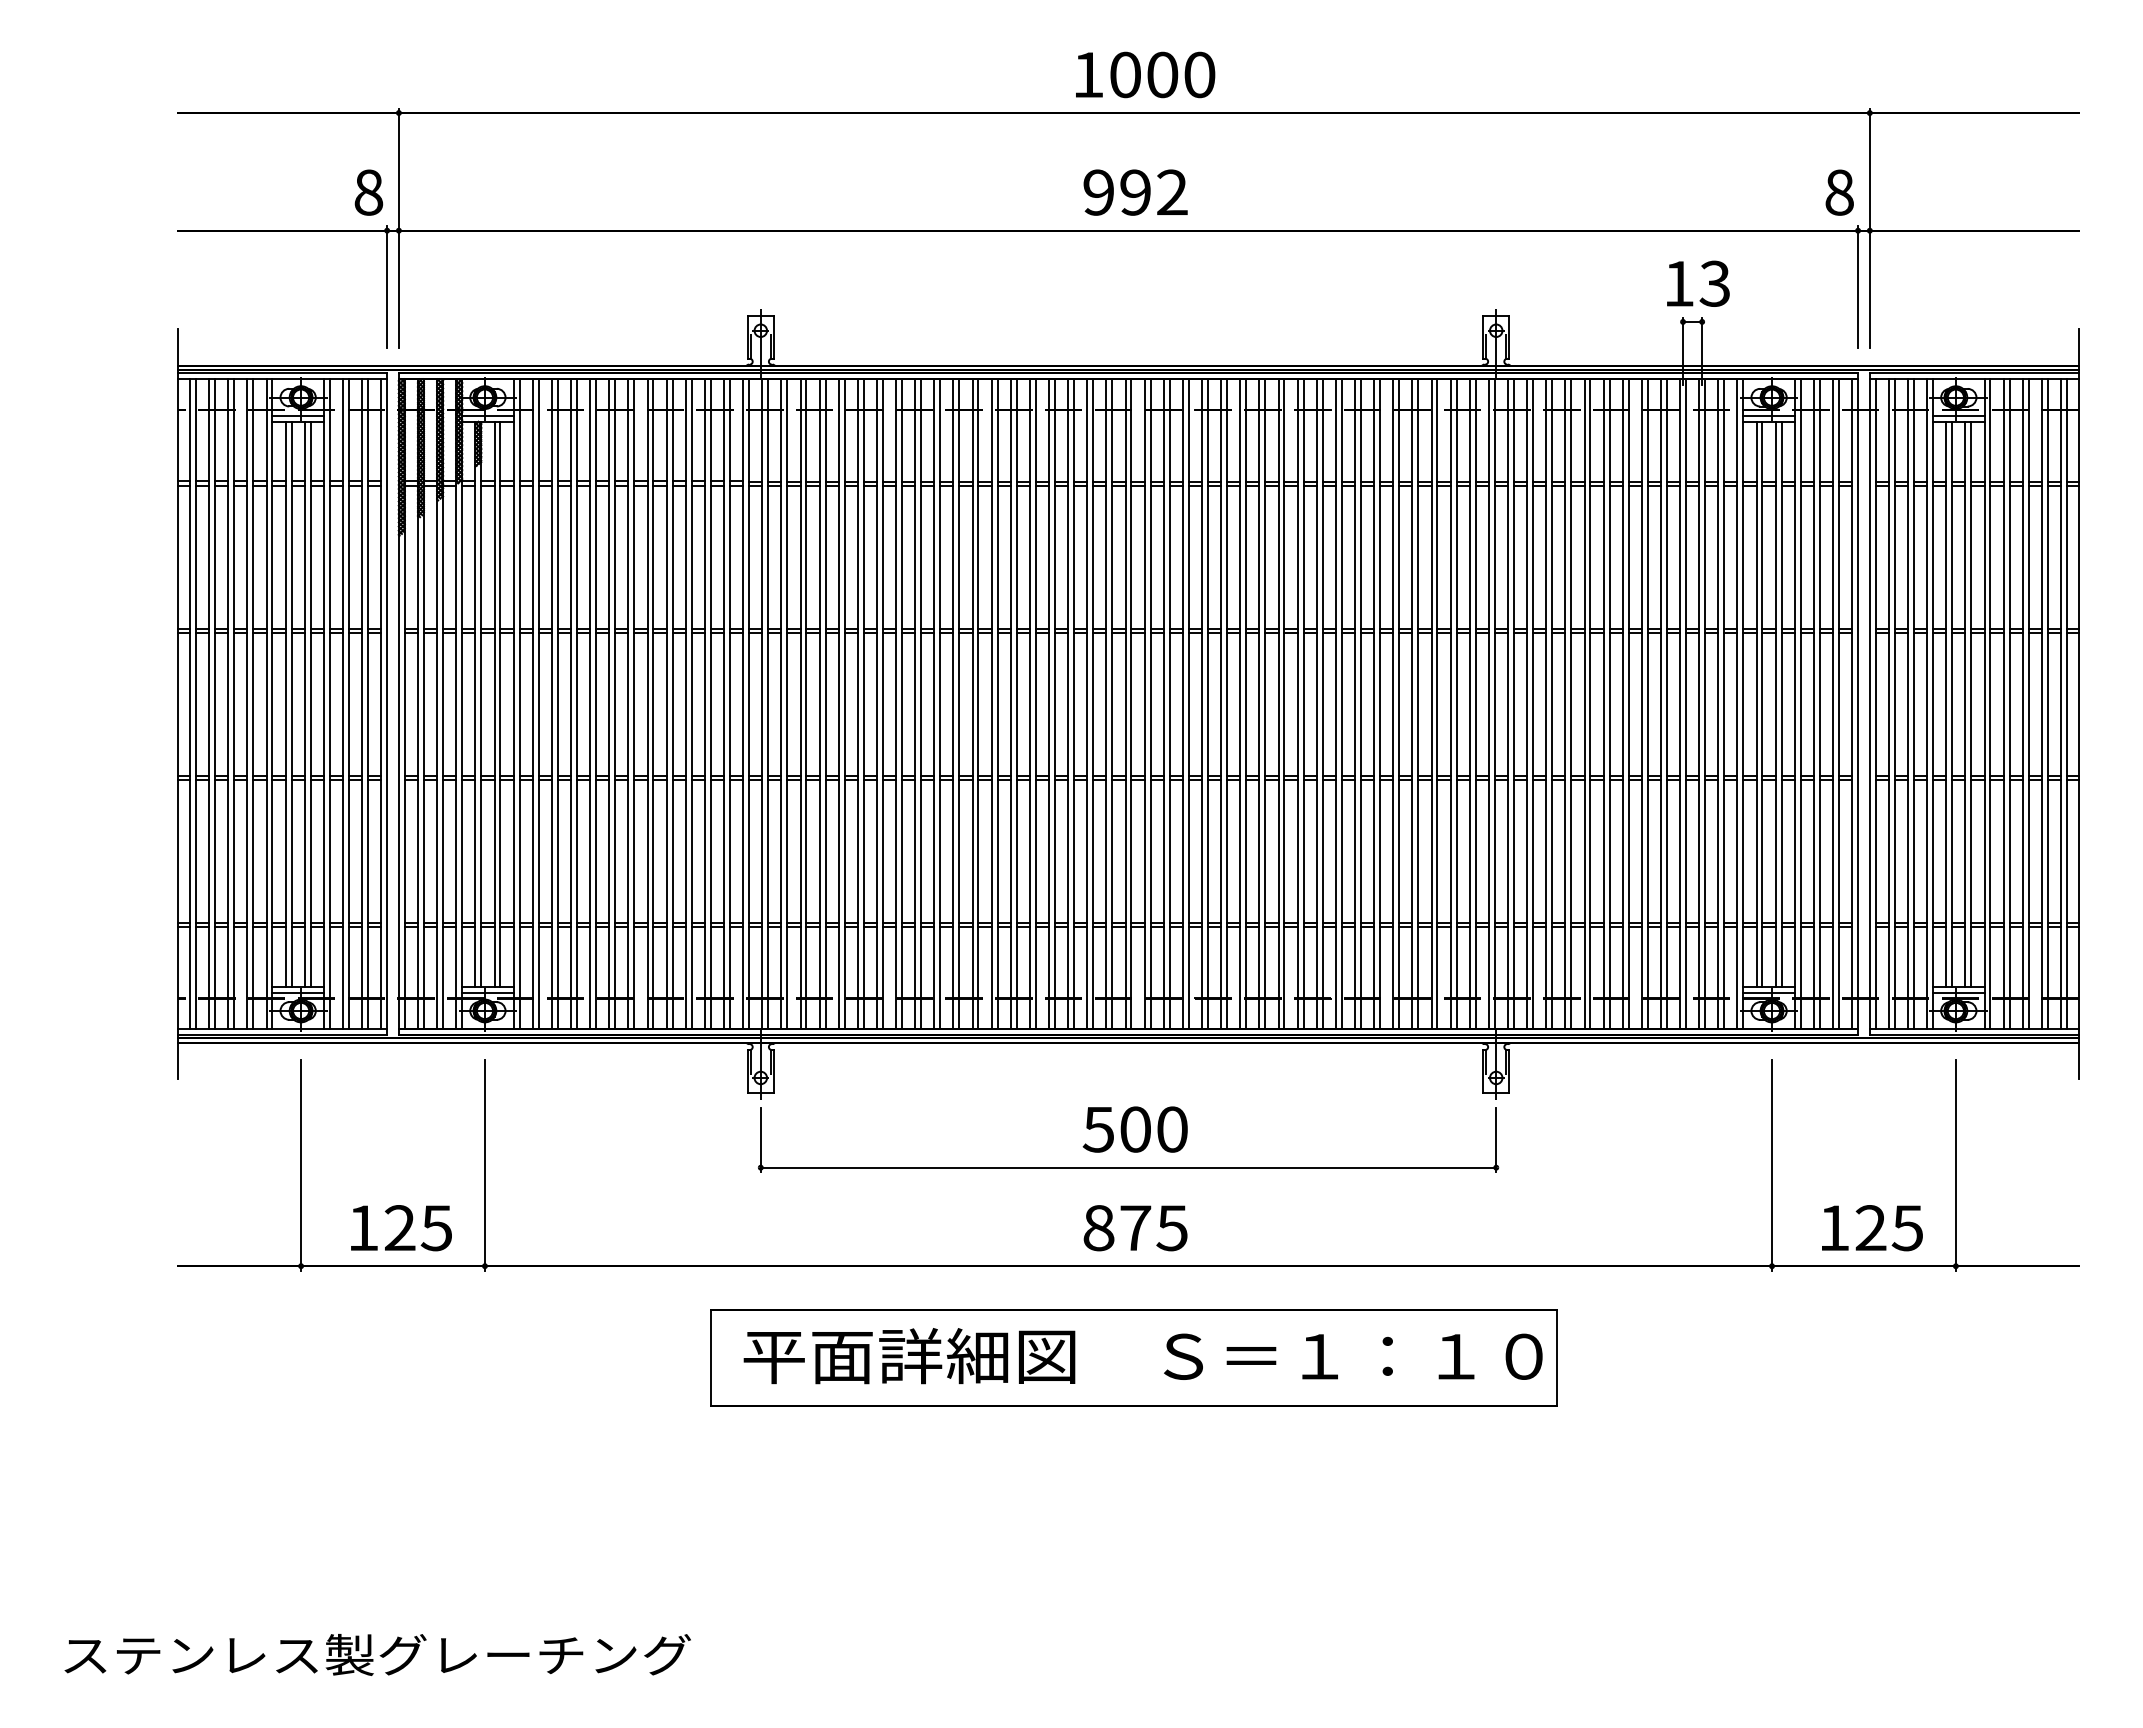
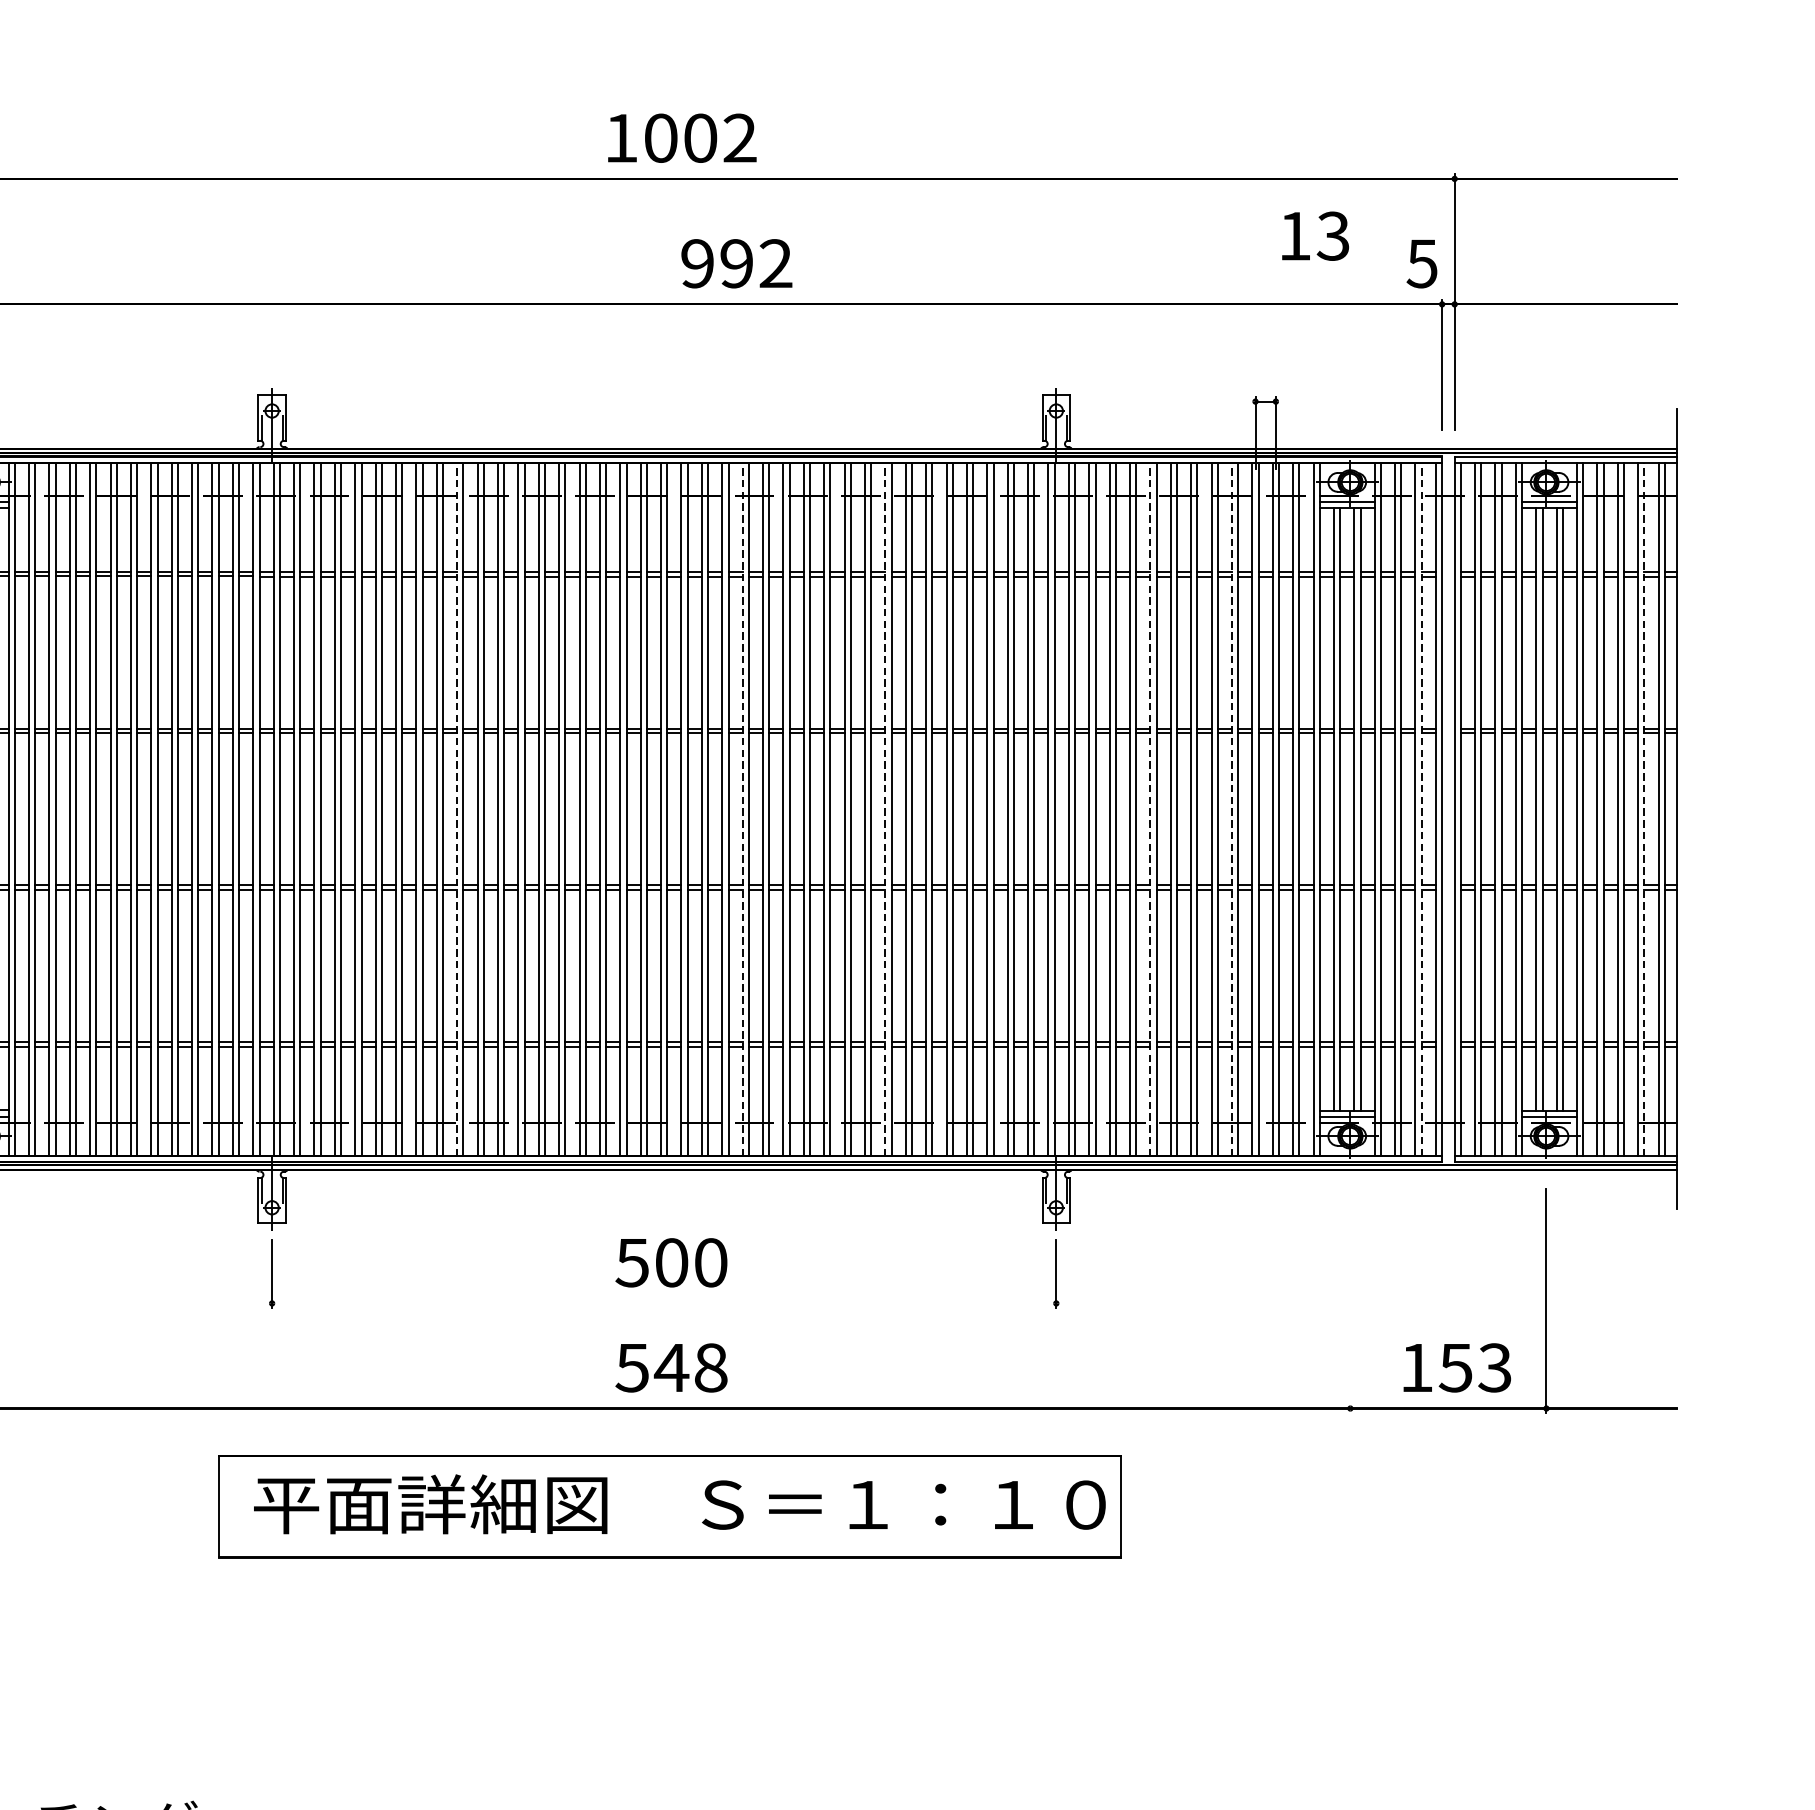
text: (1199, 74) -> (739, 137), 1000 -> 1002
text: (1135, 192) -> (736, 263), moved
text: (1838, 192) -> (1421, 263), 8 -> 5
text: (1698, 283) -> (1315, 235), moved
line: (934, 703) -> (457, 808), solid -> dashed
line: (1202, 703) -> (743, 808), solid -> dashed
line: (1335, 703) -> (884, 808), solid -> dashed
line: (1584, 703) -> (1150, 808), solid -> dashed
line: (1660, 703) -> (1231, 808), solid -> dashed
line: (1838, 703) -> (1421, 808), solid -> dashed
line: (2047, 703) -> (1644, 808), solid -> dashed
line: (1772, 1165) -> (1350, 1301), removed
line: (1128, 1167) -> (664, 1303), removed
text: (1134, 1228) -> (670, 1368), 875 -> 548
text: (1888, 1228) -> (1474, 1368), 125 -> 153

